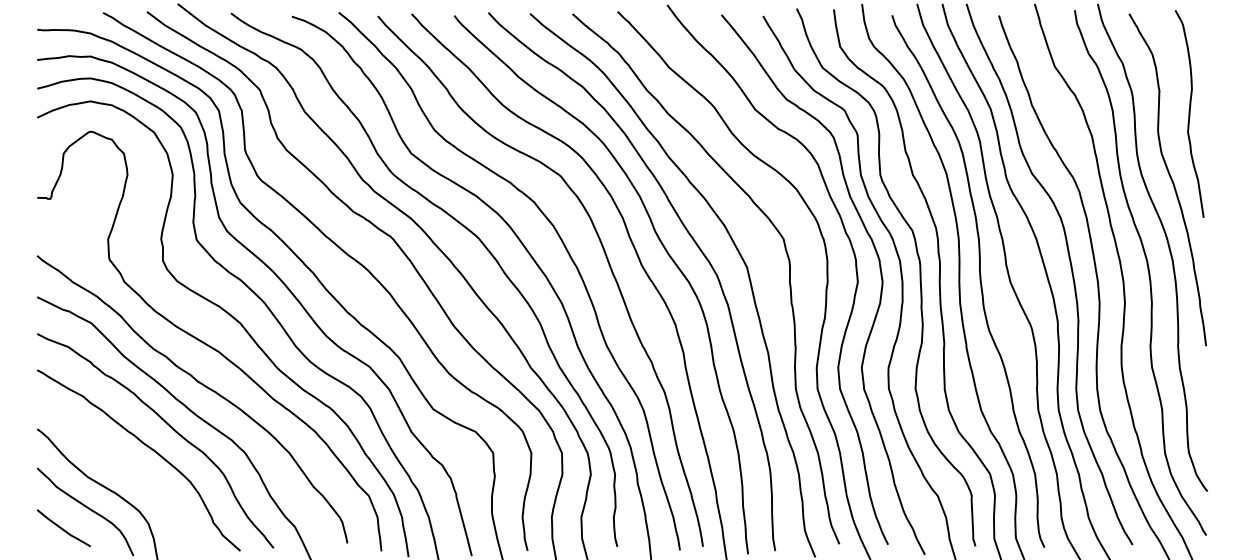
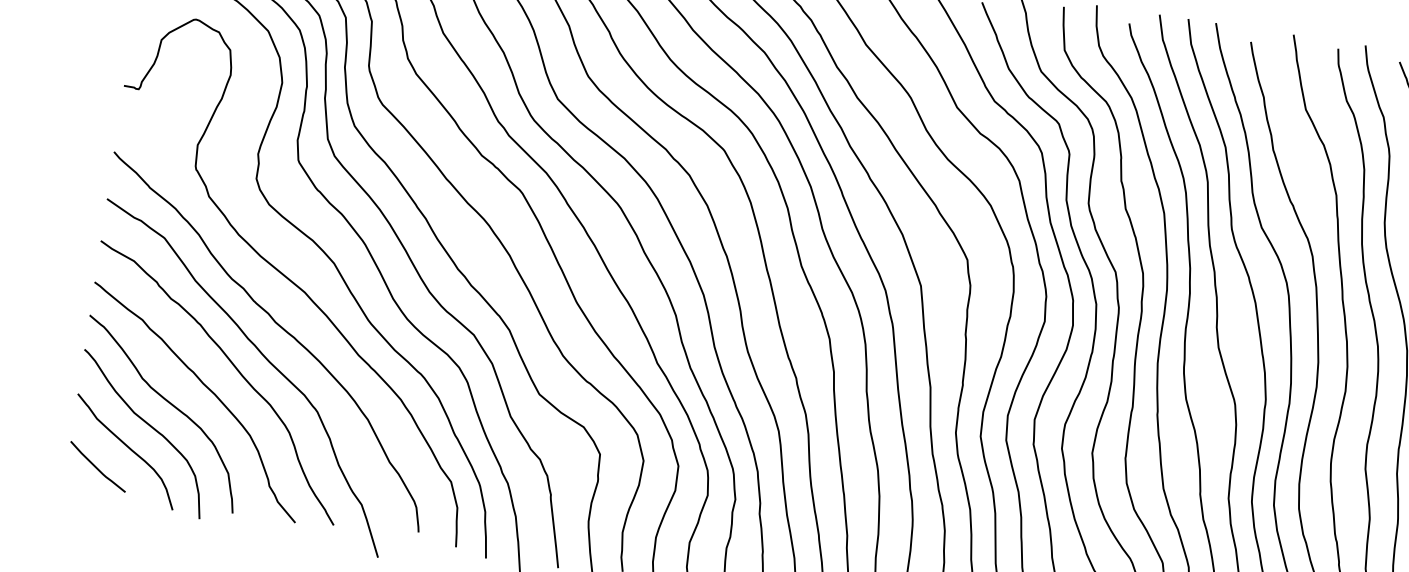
curve: (115, 464) -> (167, 403), added

